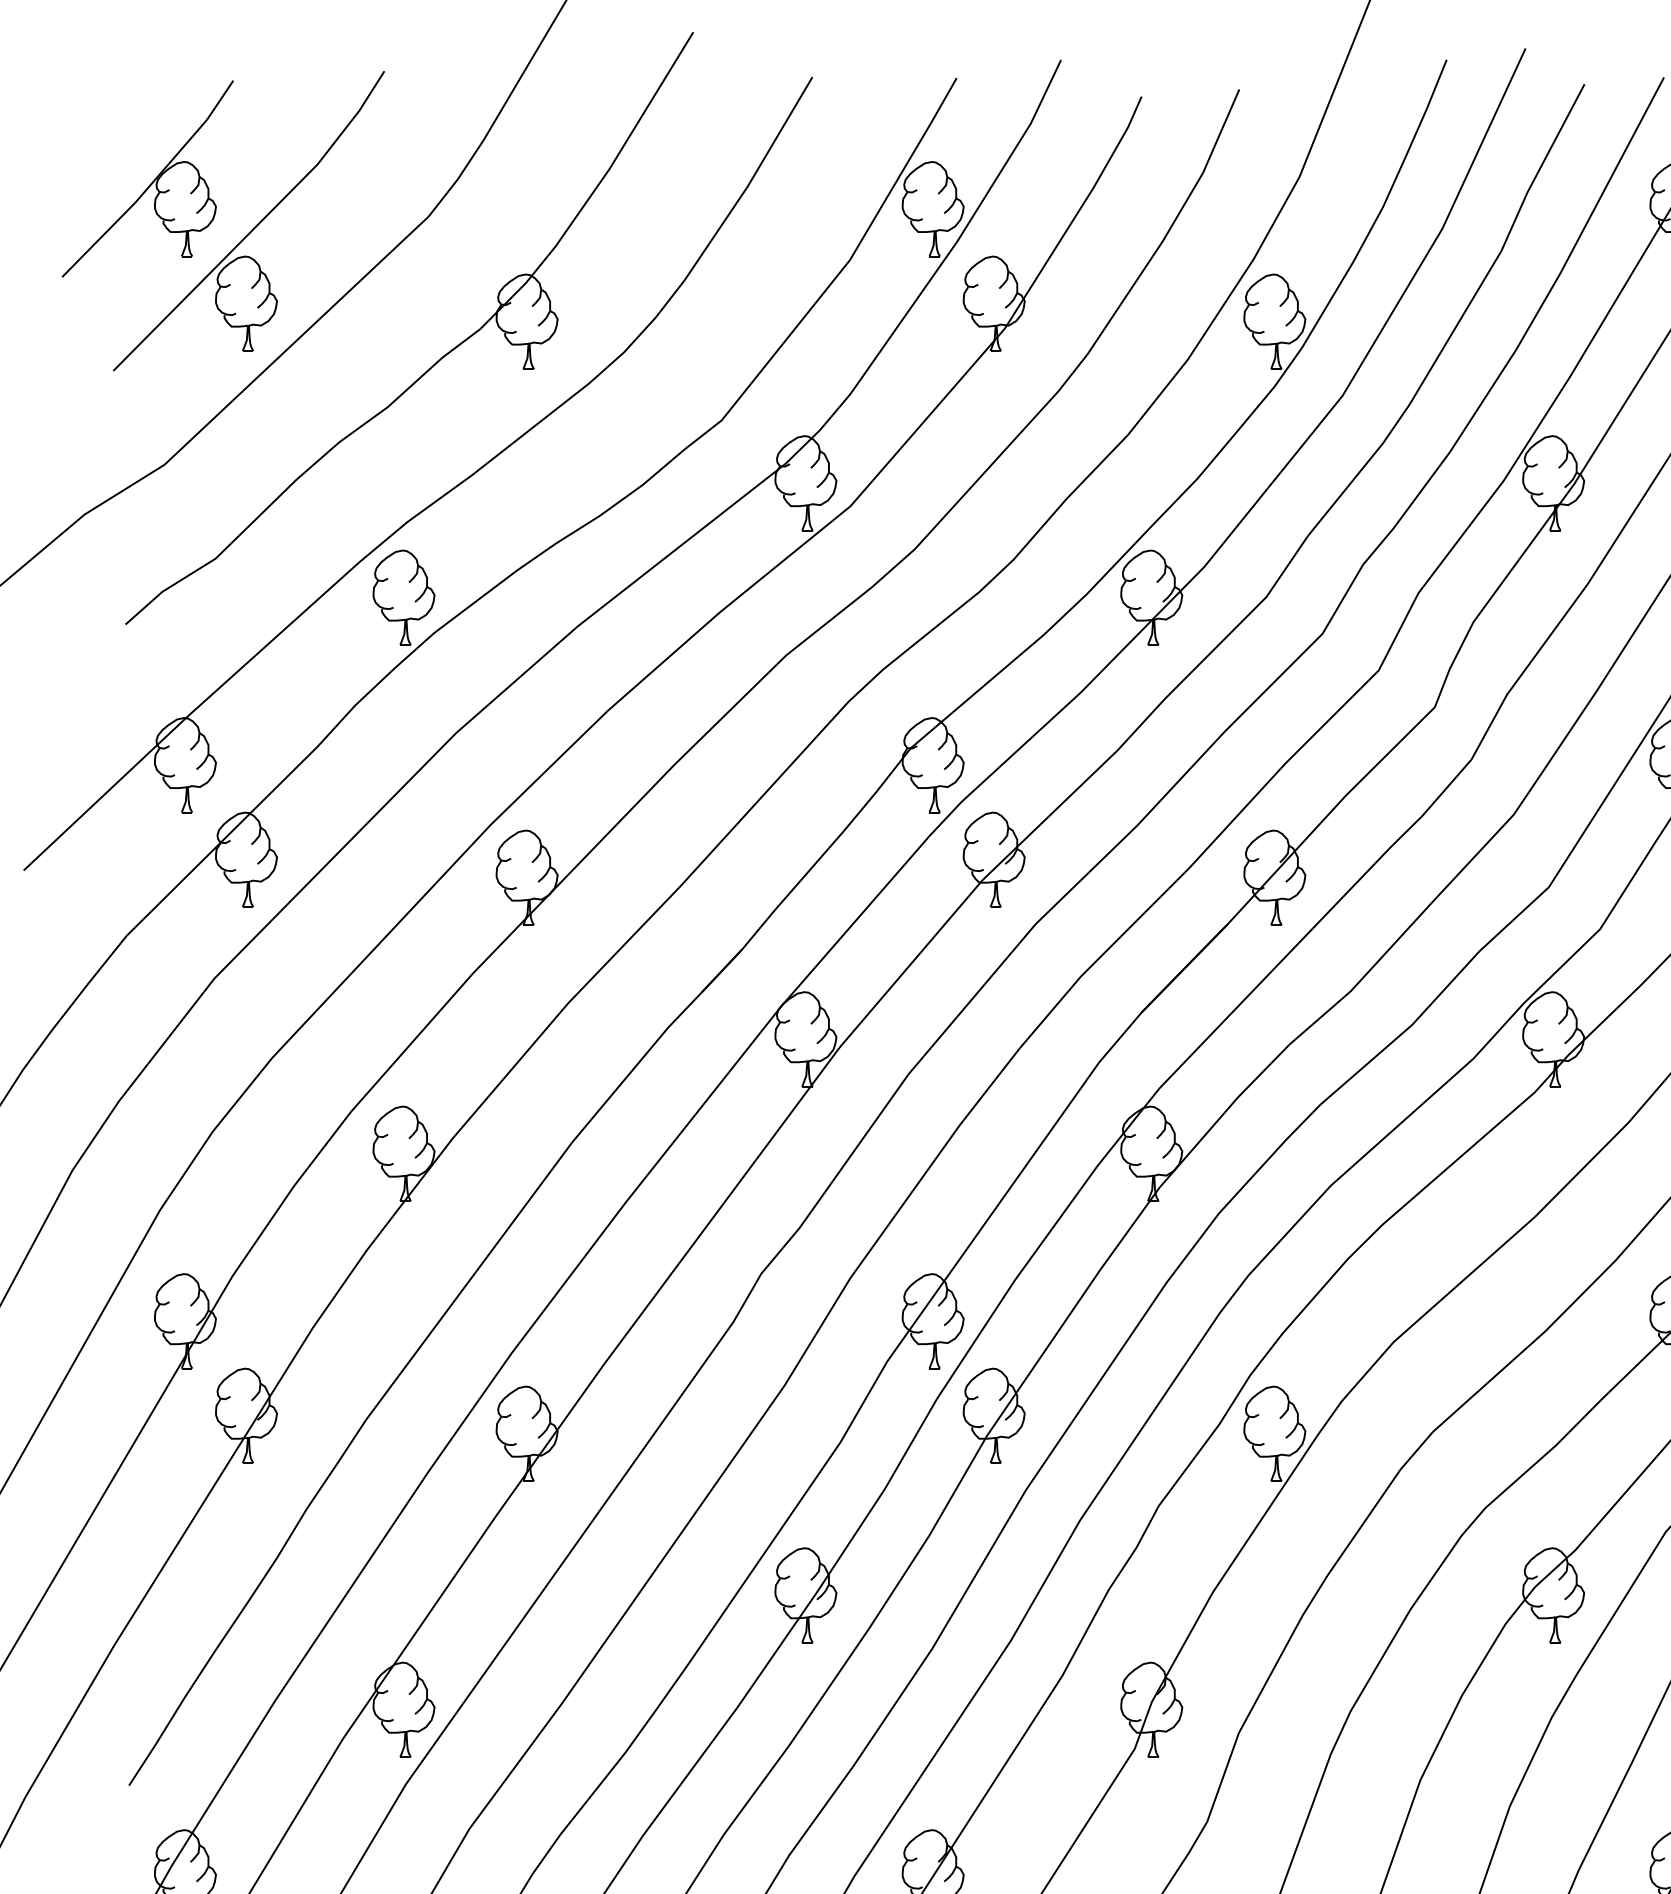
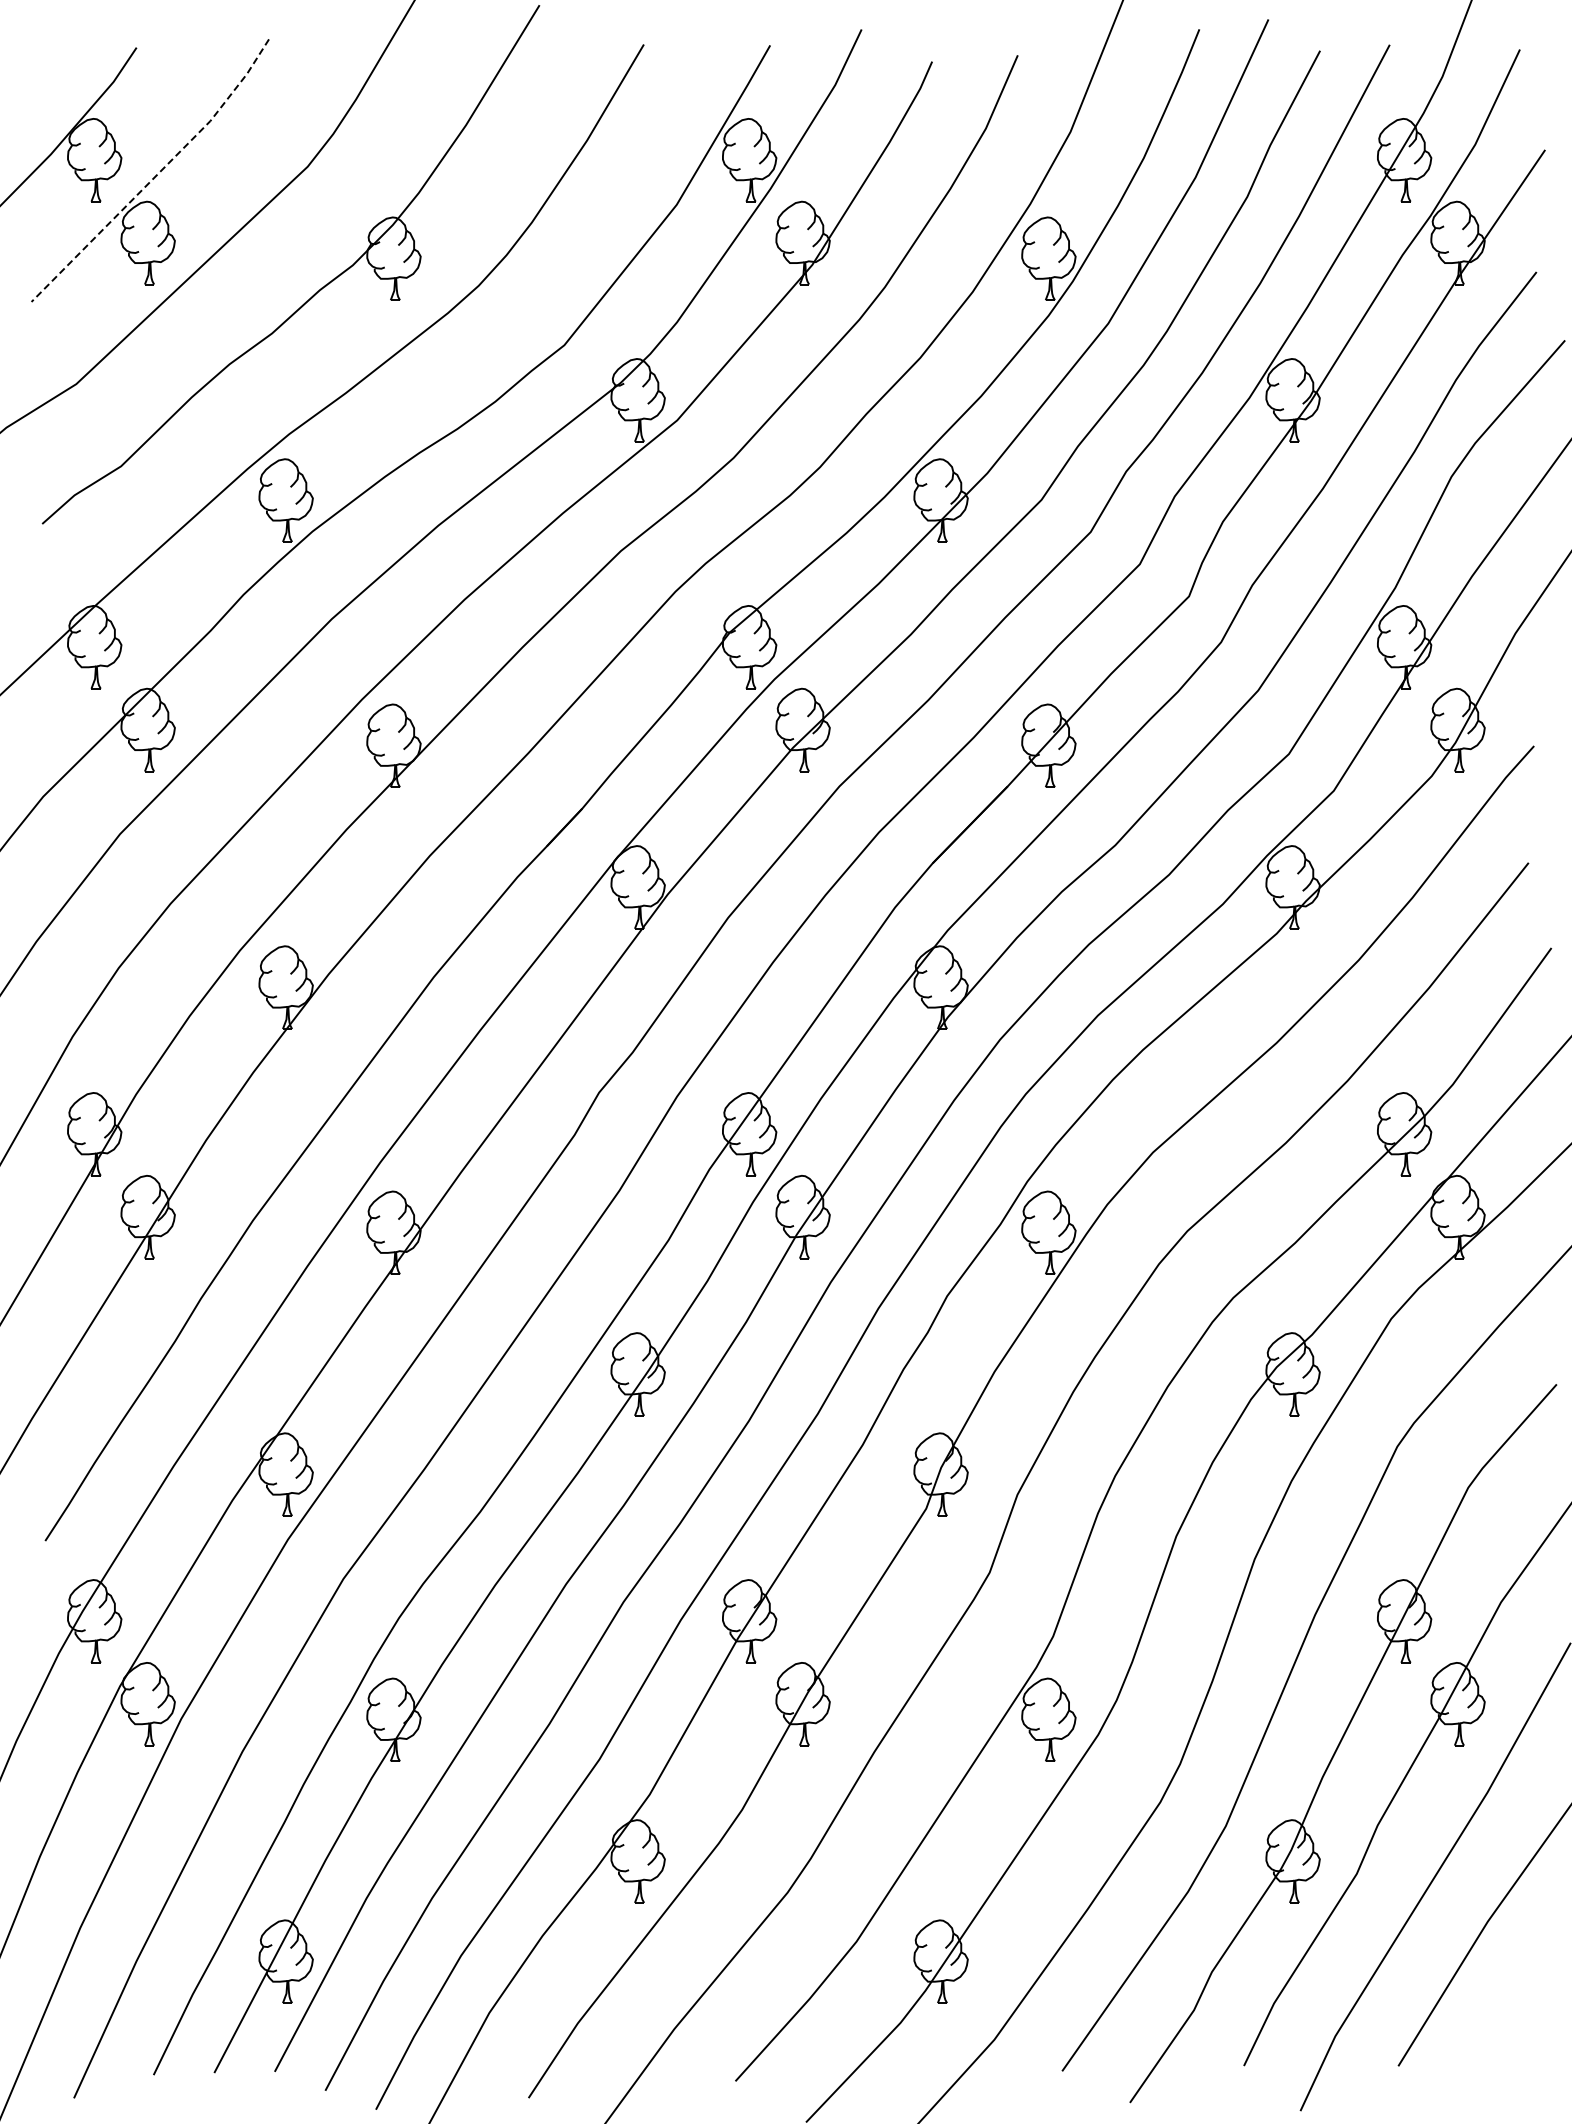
line: (257, 225) -> (157, 174), solid -> dashed

